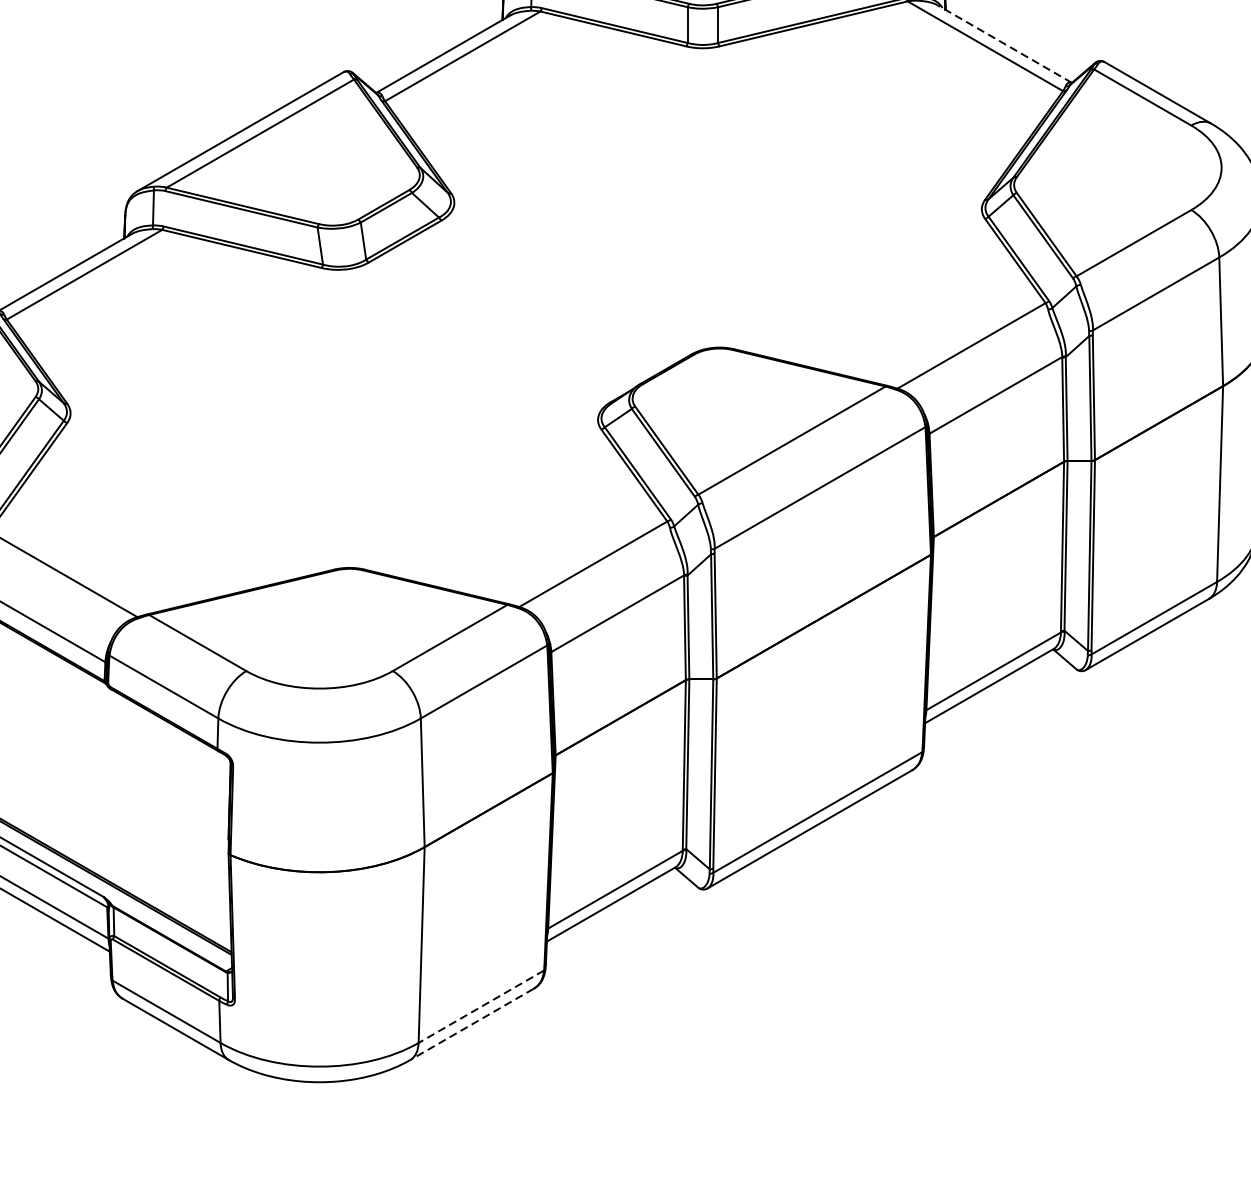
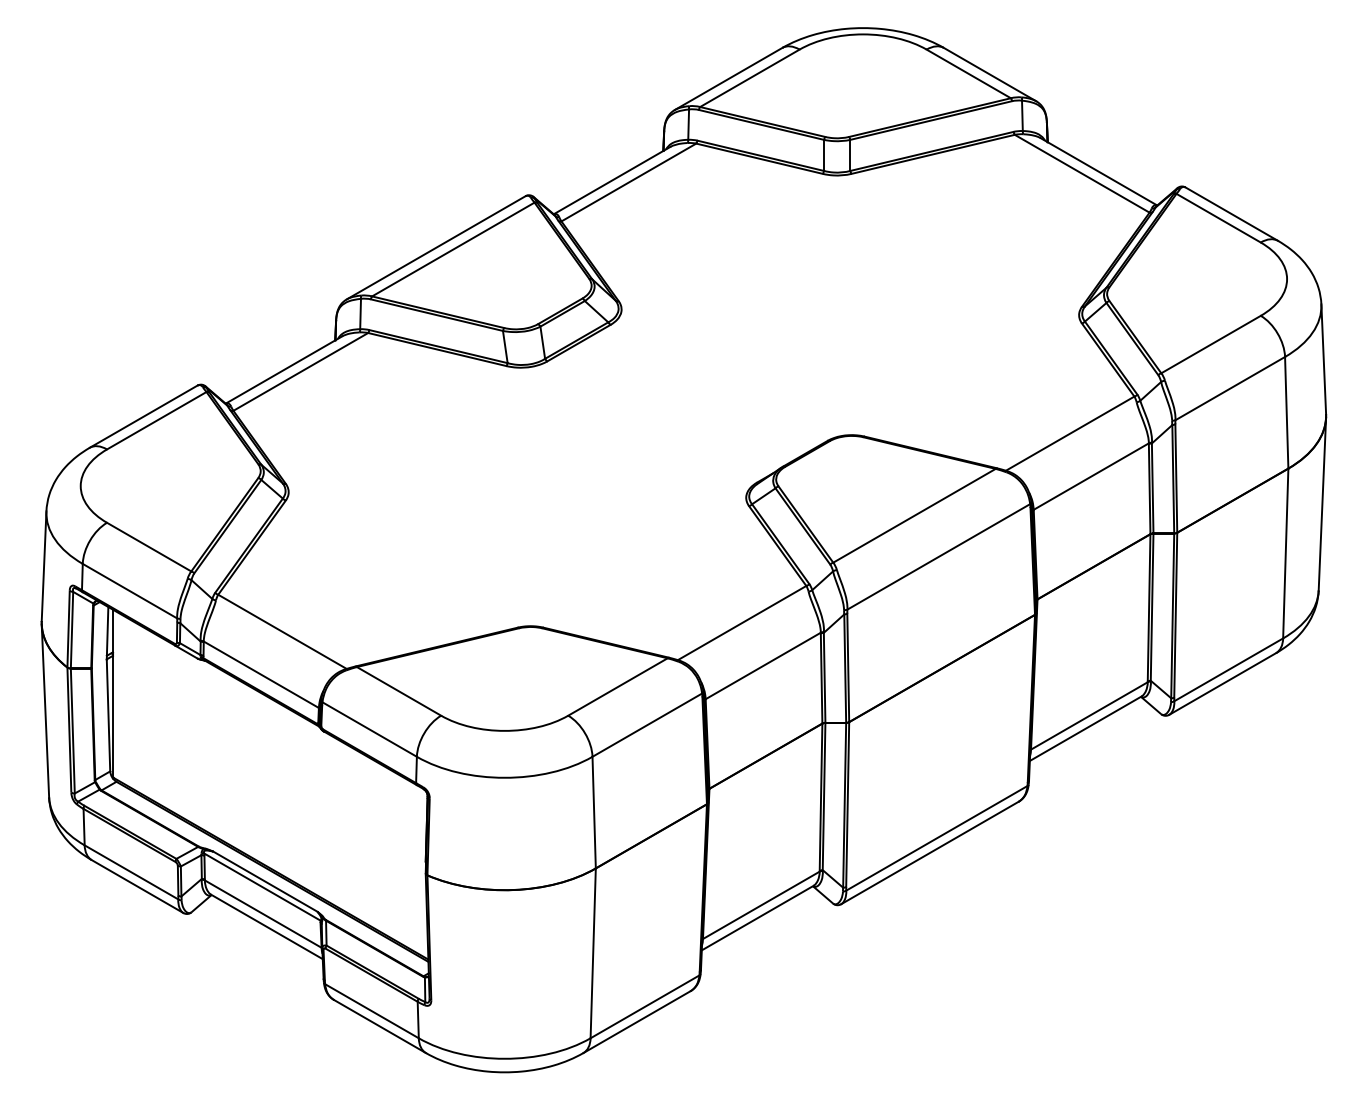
line: (1004, 43) -> (1098, 171), dashed -> solid
line: (481, 1006) -> (645, 1006), dashed -> solid
line: (471, 1024) -> (636, 1022), dashed -> solid

